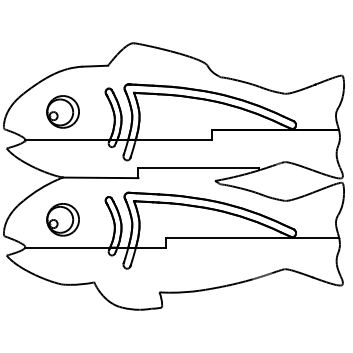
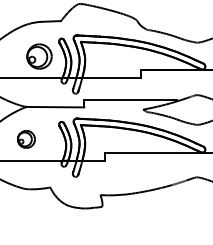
part: (62, 111) -> (39, 56), moved
part: (62, 219) -> (26, 139), size x0.7

